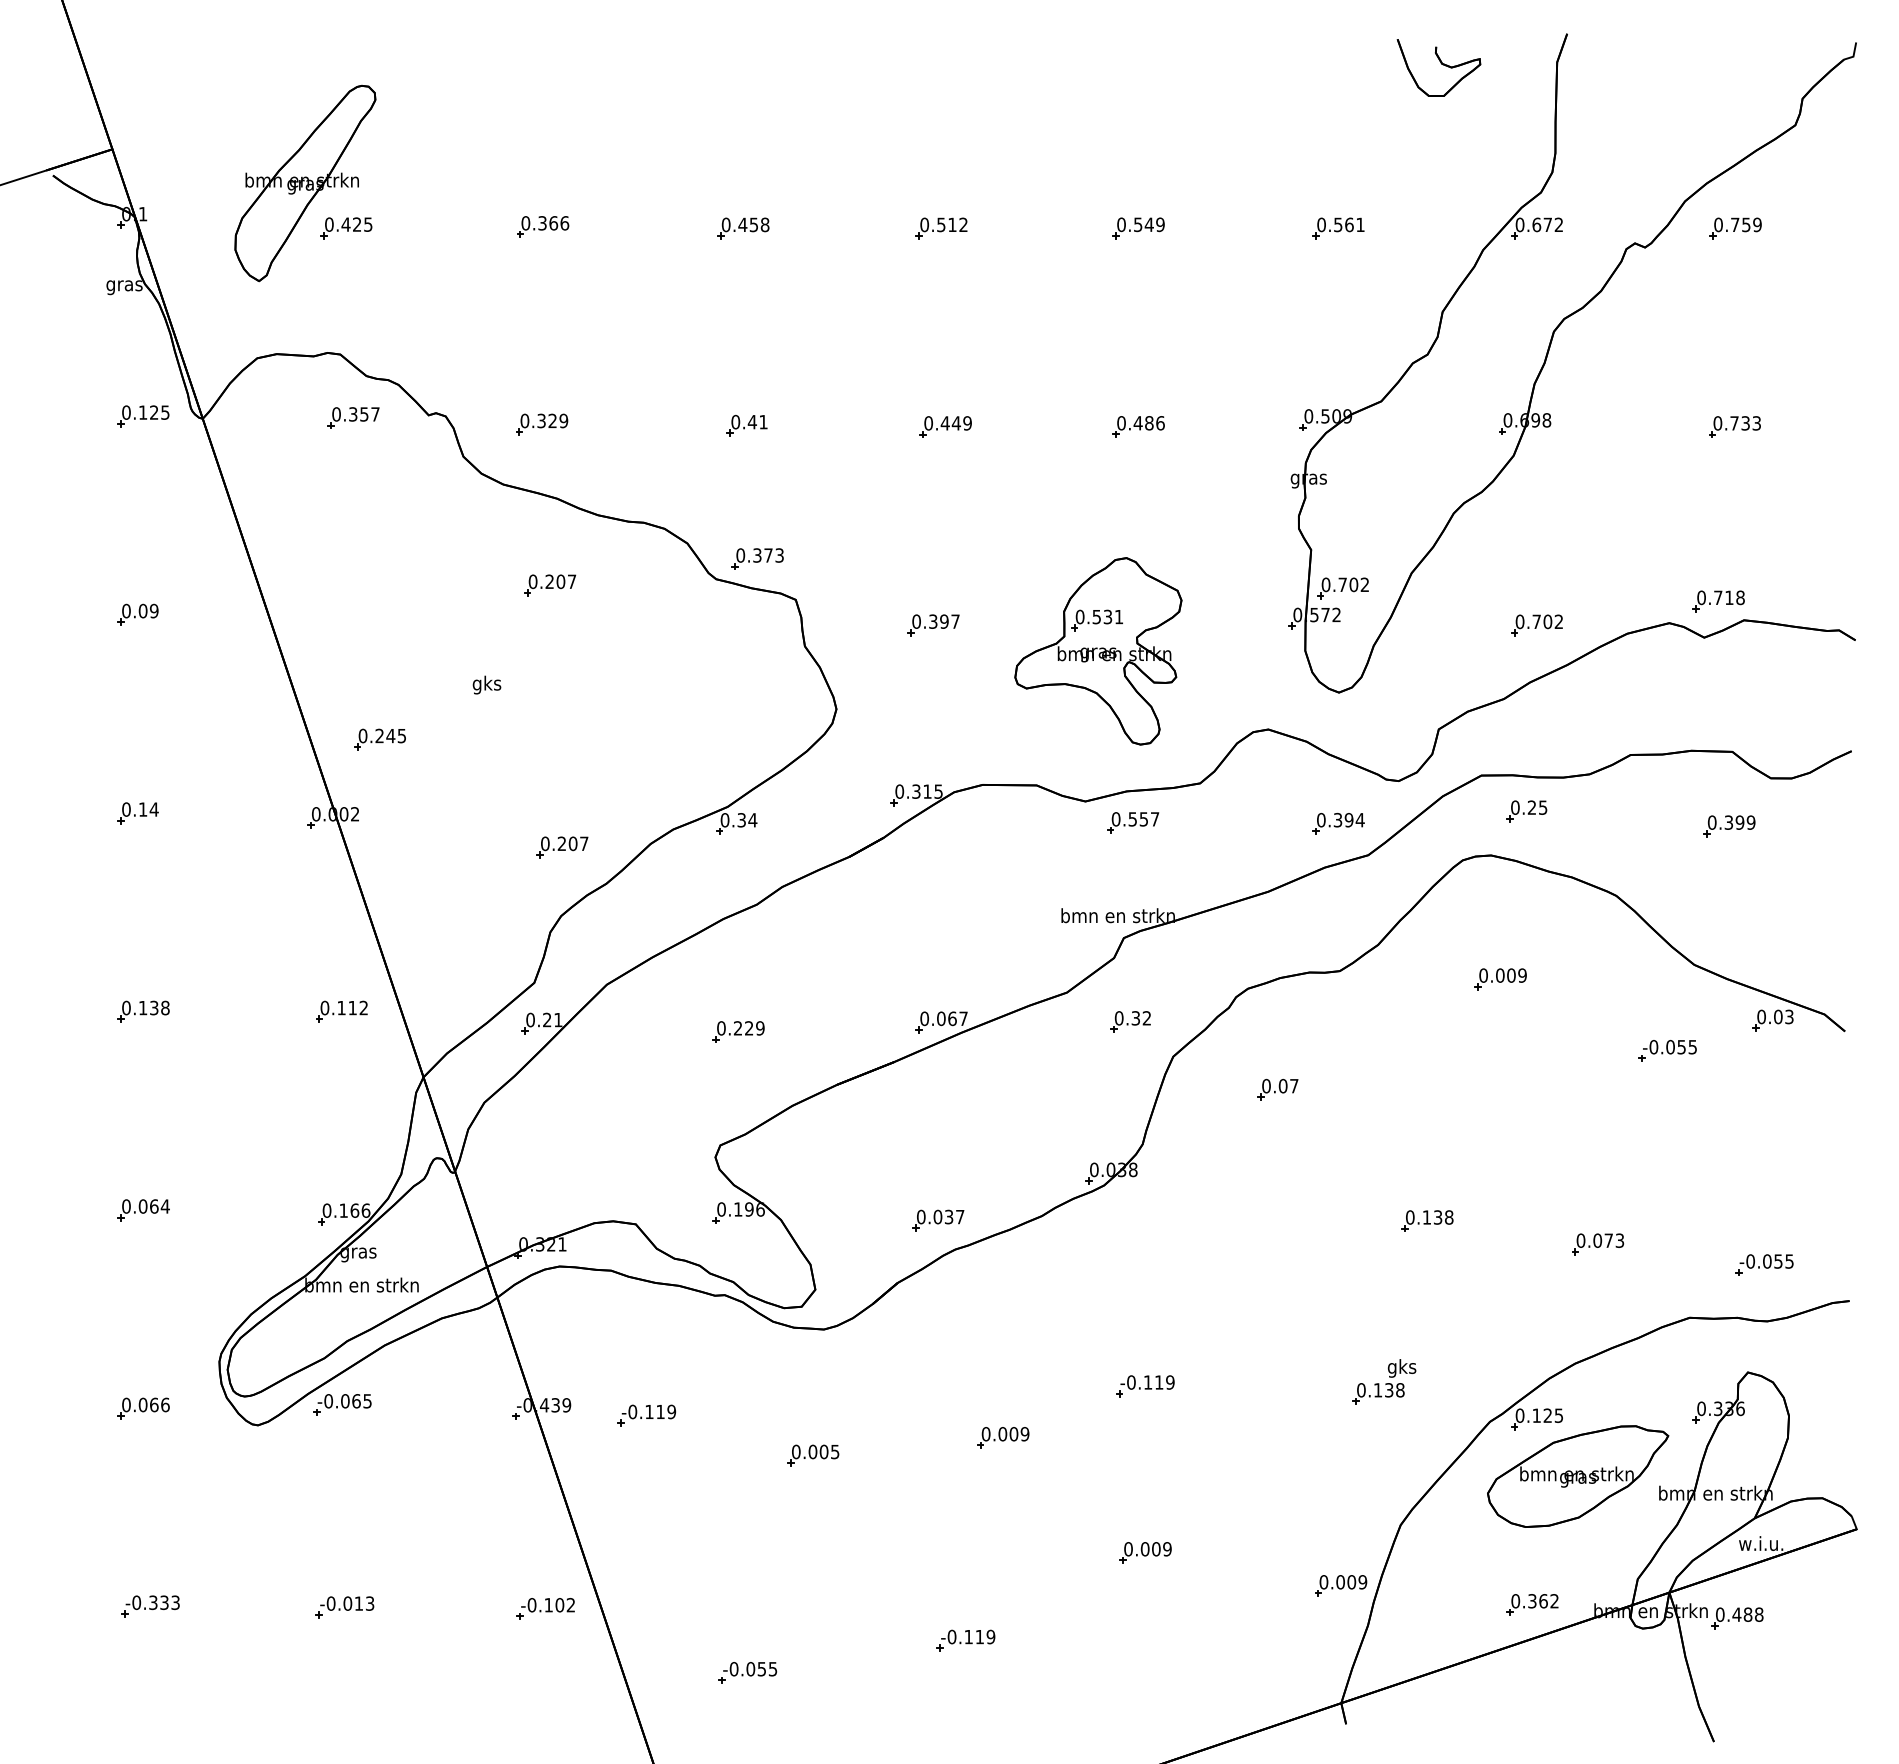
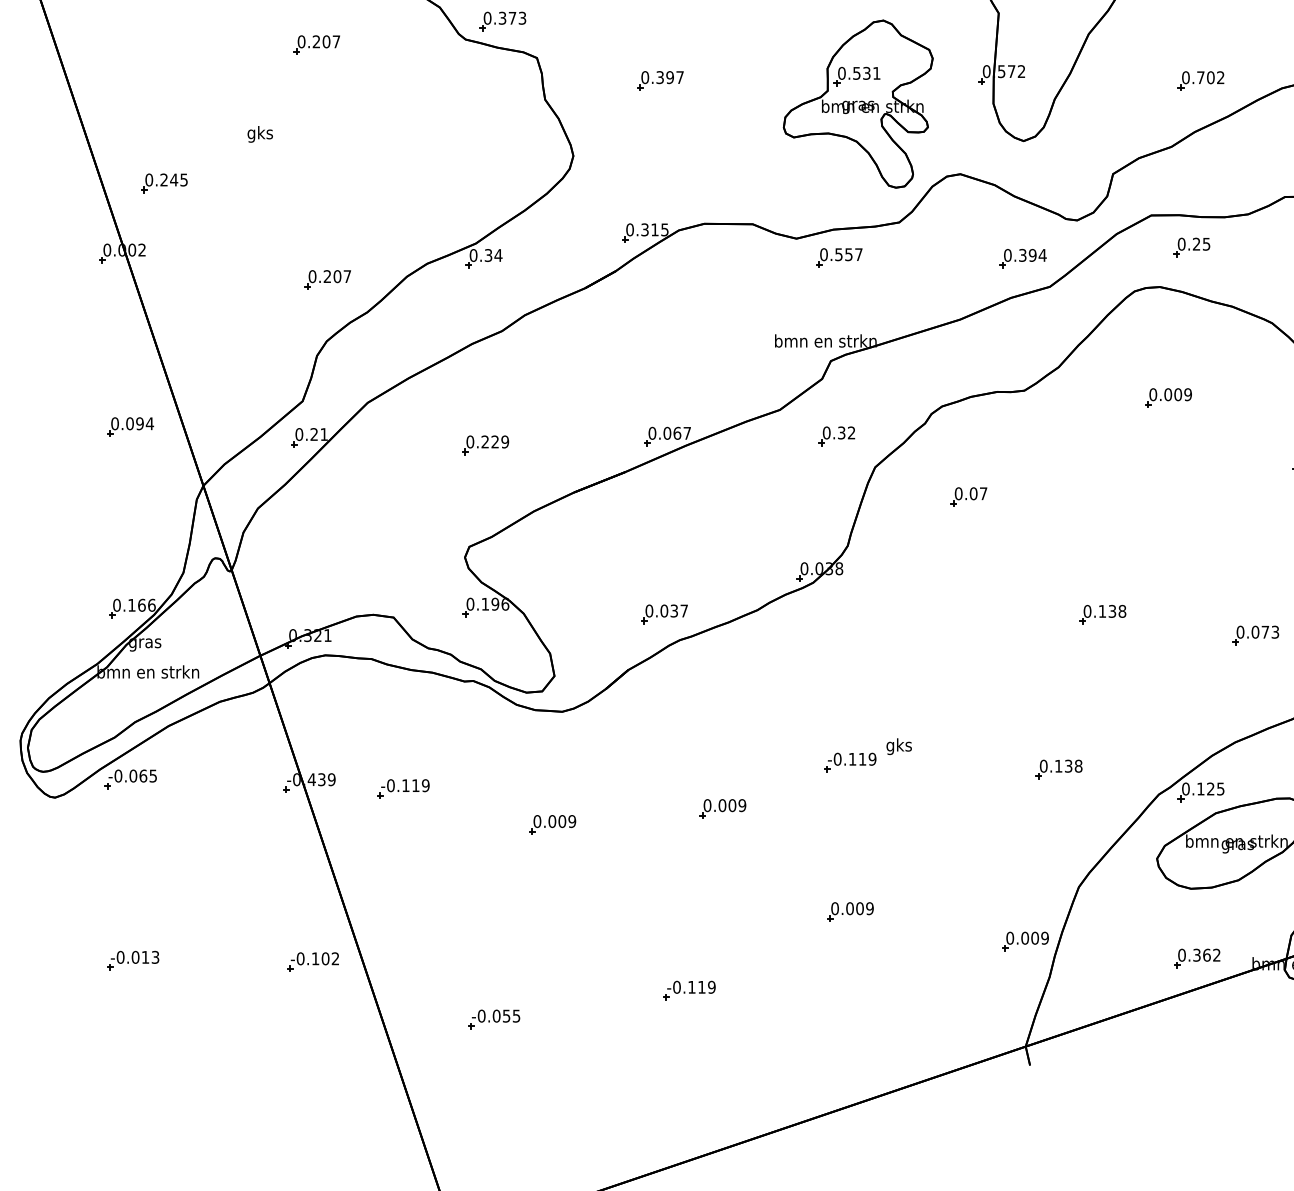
part: (1342, 588) -> (1026, 47), removed
part: (1098, 651) -> (858, 104), moved
text: (352, 1007) -> (139, 423), 0.112 -> 0.094
text: (1401, 1368) -> (898, 746), moved
text: (834, 1451) -> (571, 821), 0.005 -> 0.009

